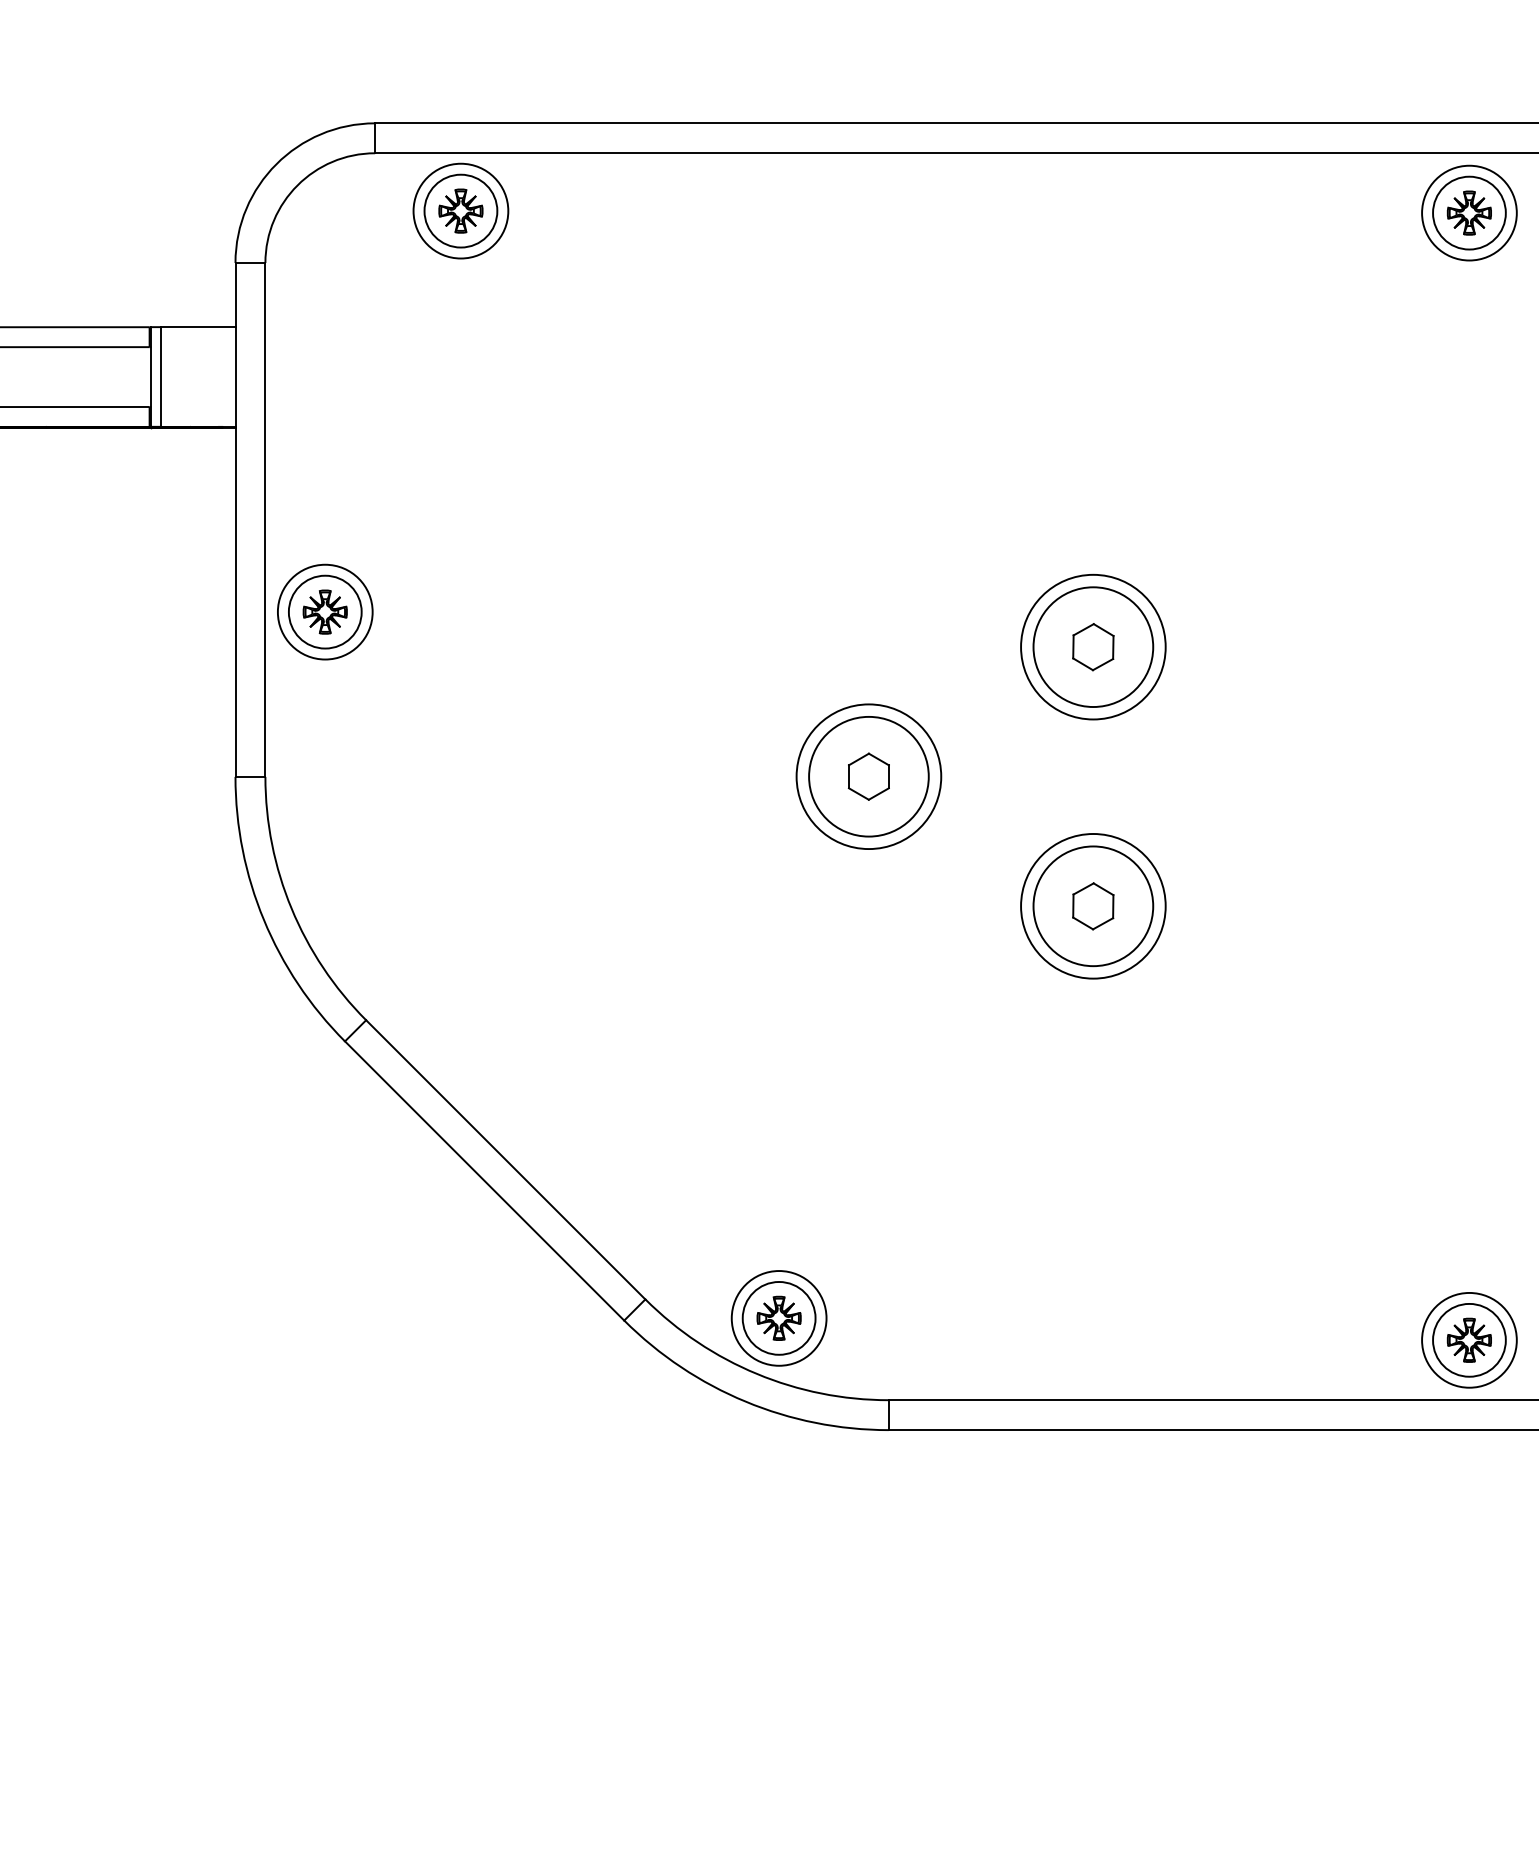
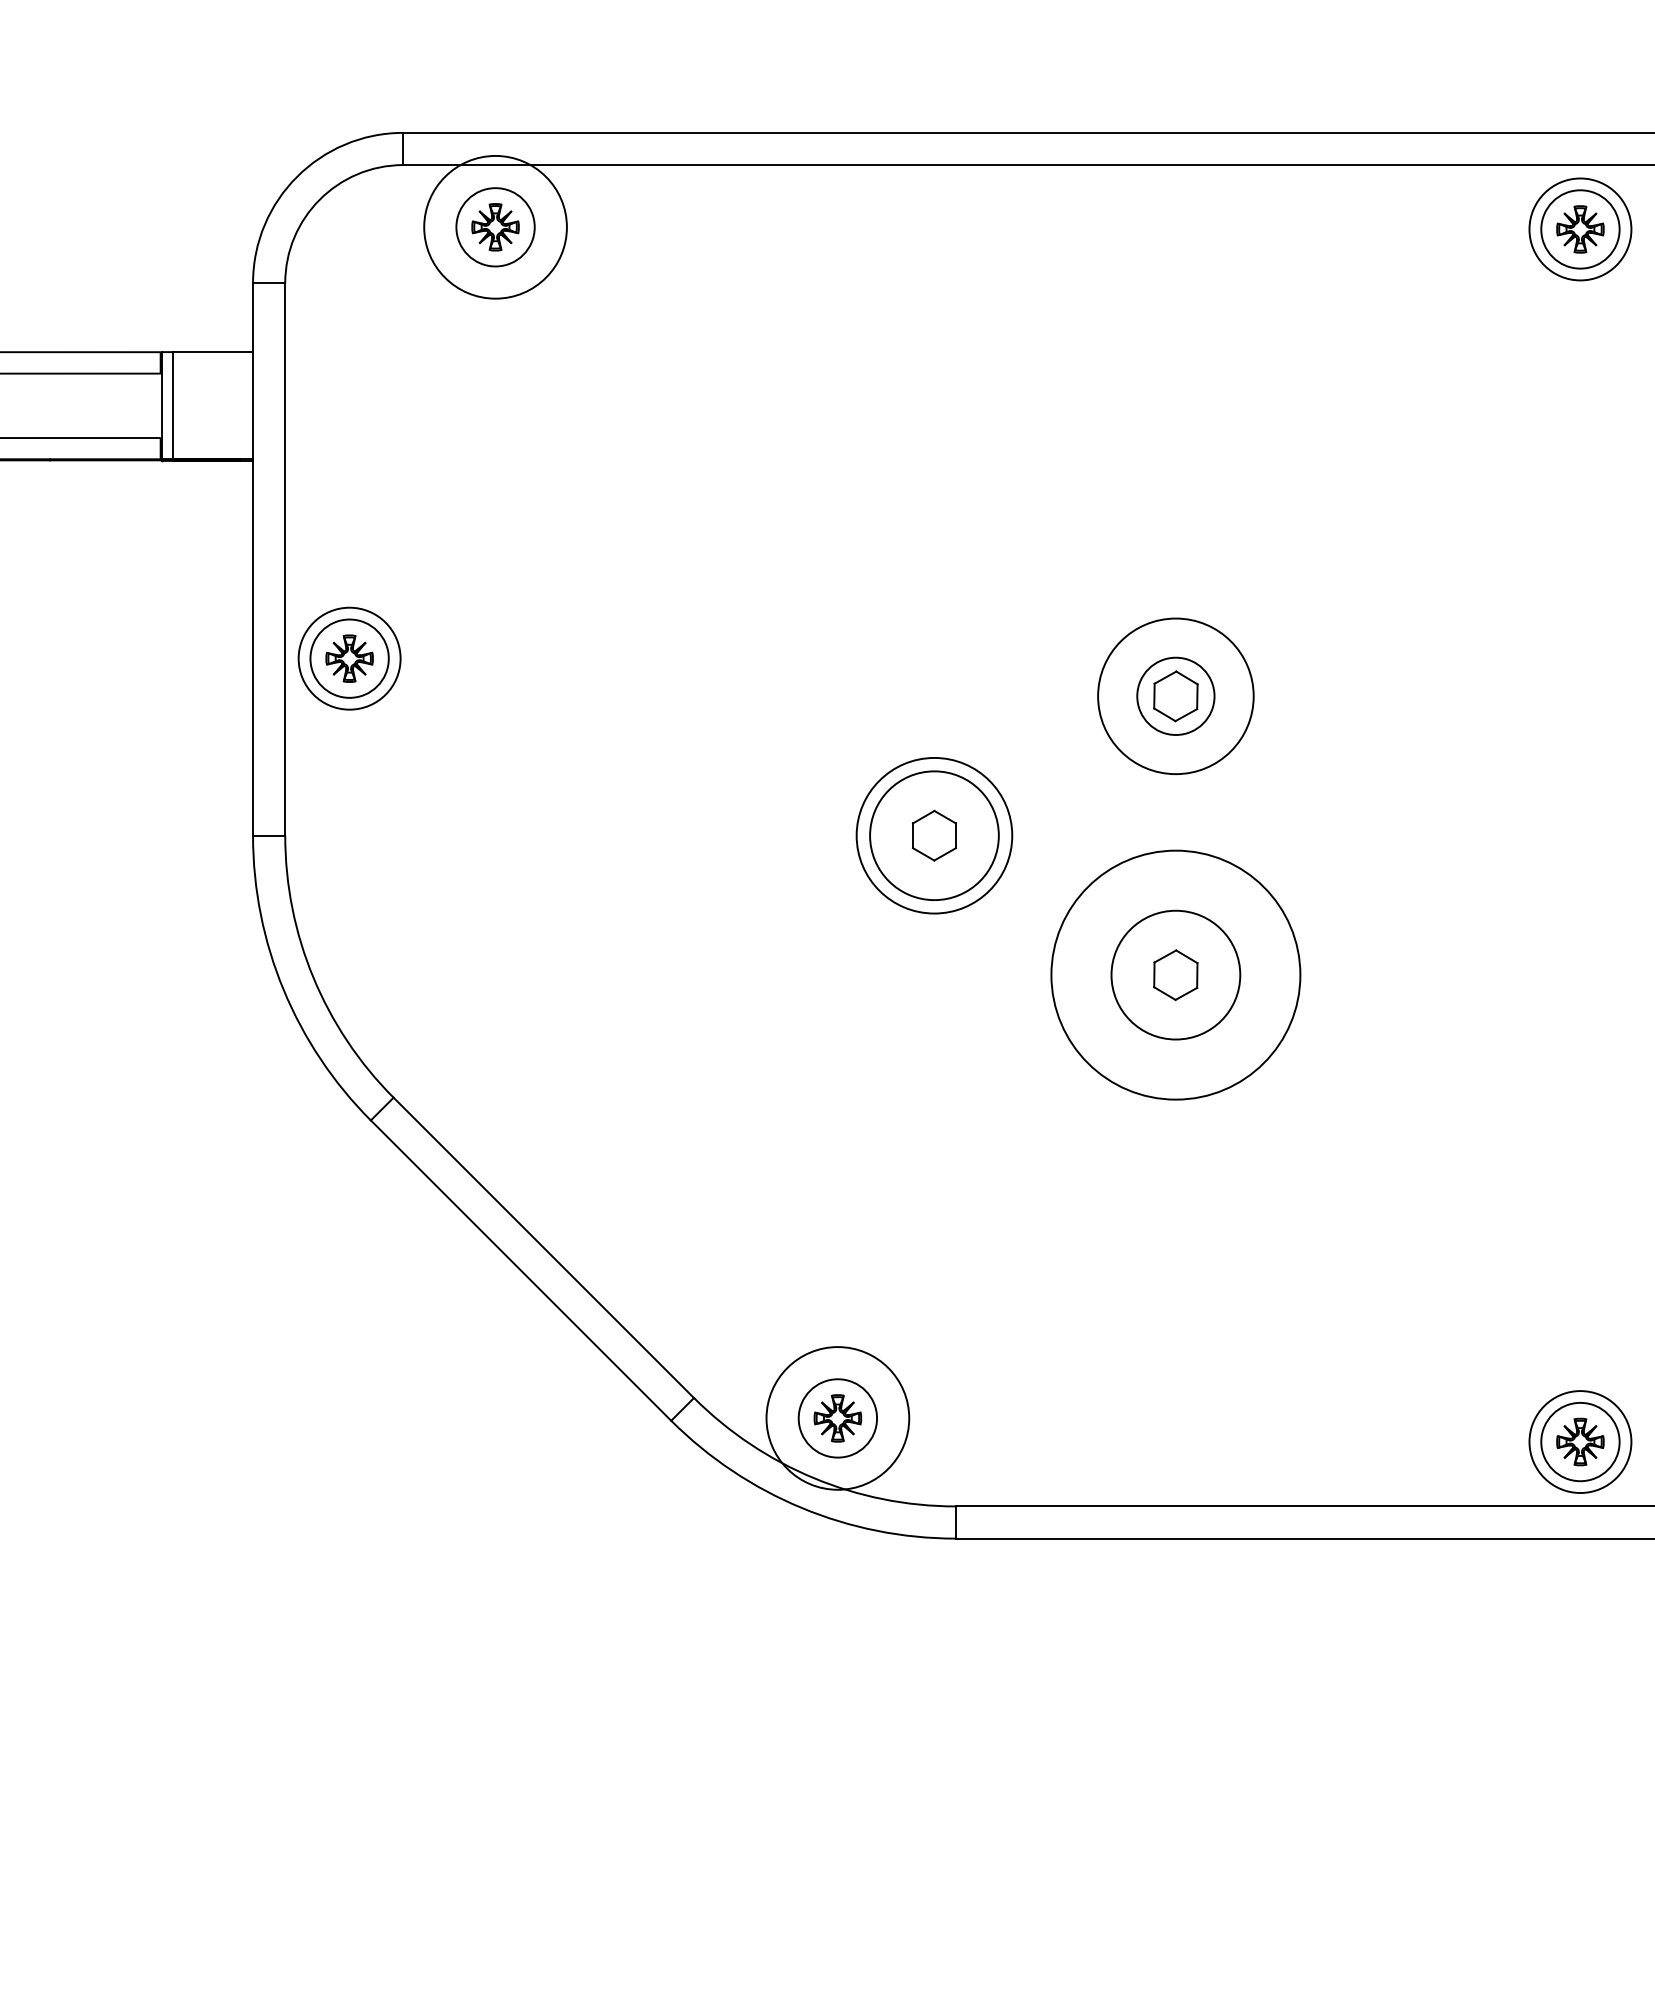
circle: (460, 211) -> (495, 227), size x1.4
circle: (1093, 646) -> (1175, 695), size x0.6
circle: (1093, 905) -> (1175, 974), size x1.6
circle: (778, 1318) -> (837, 1418), size x1.4

